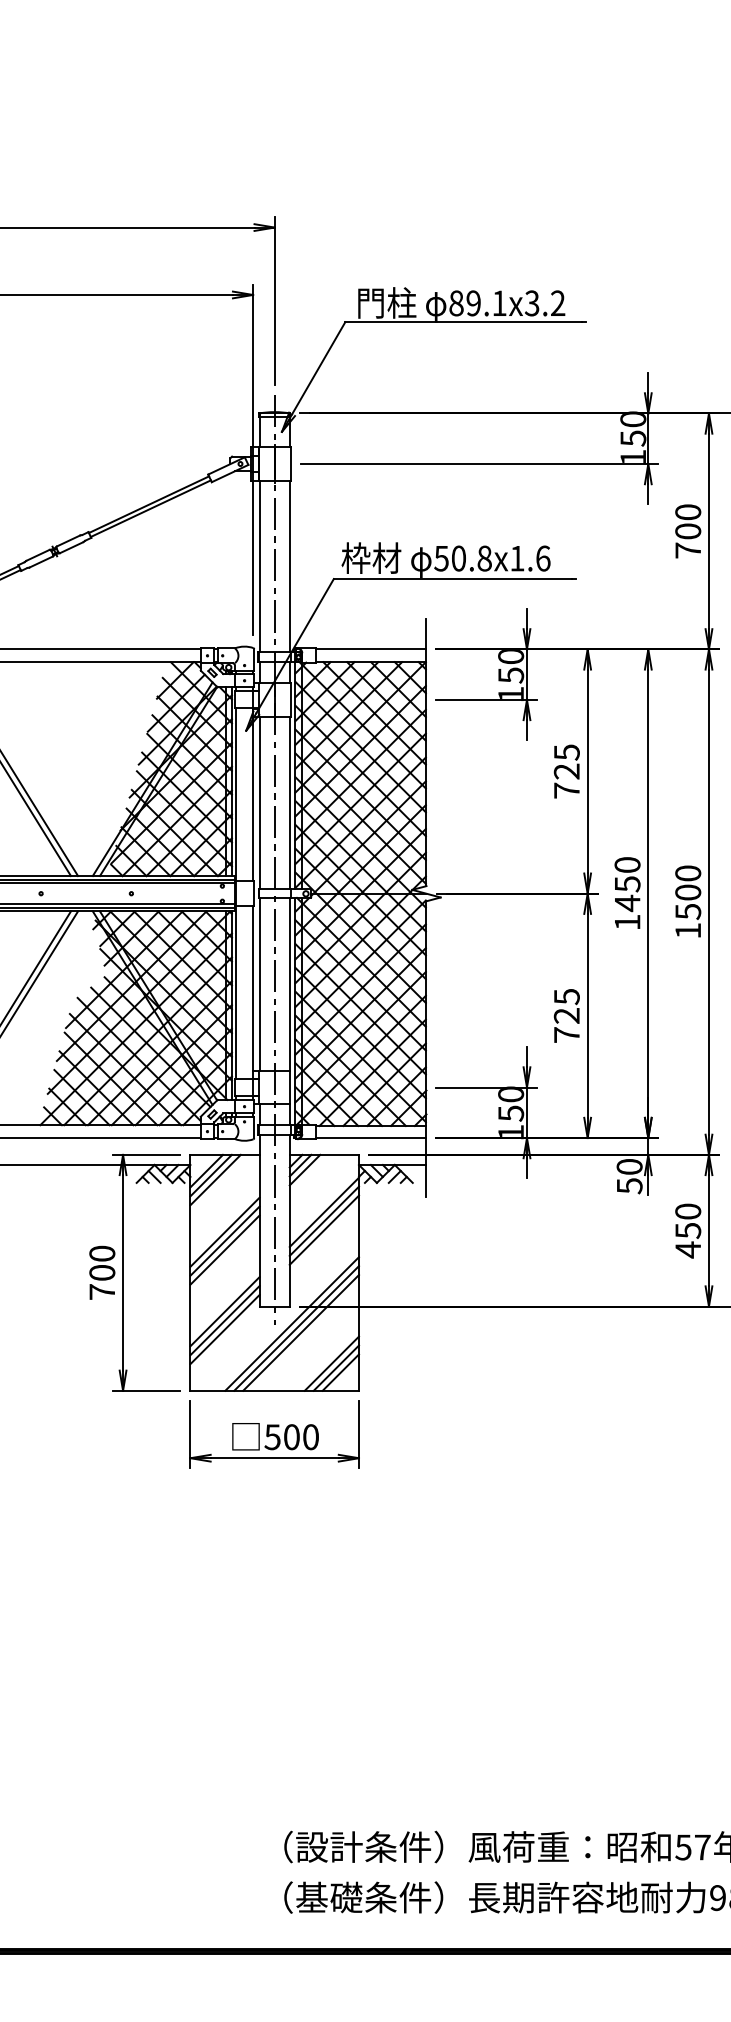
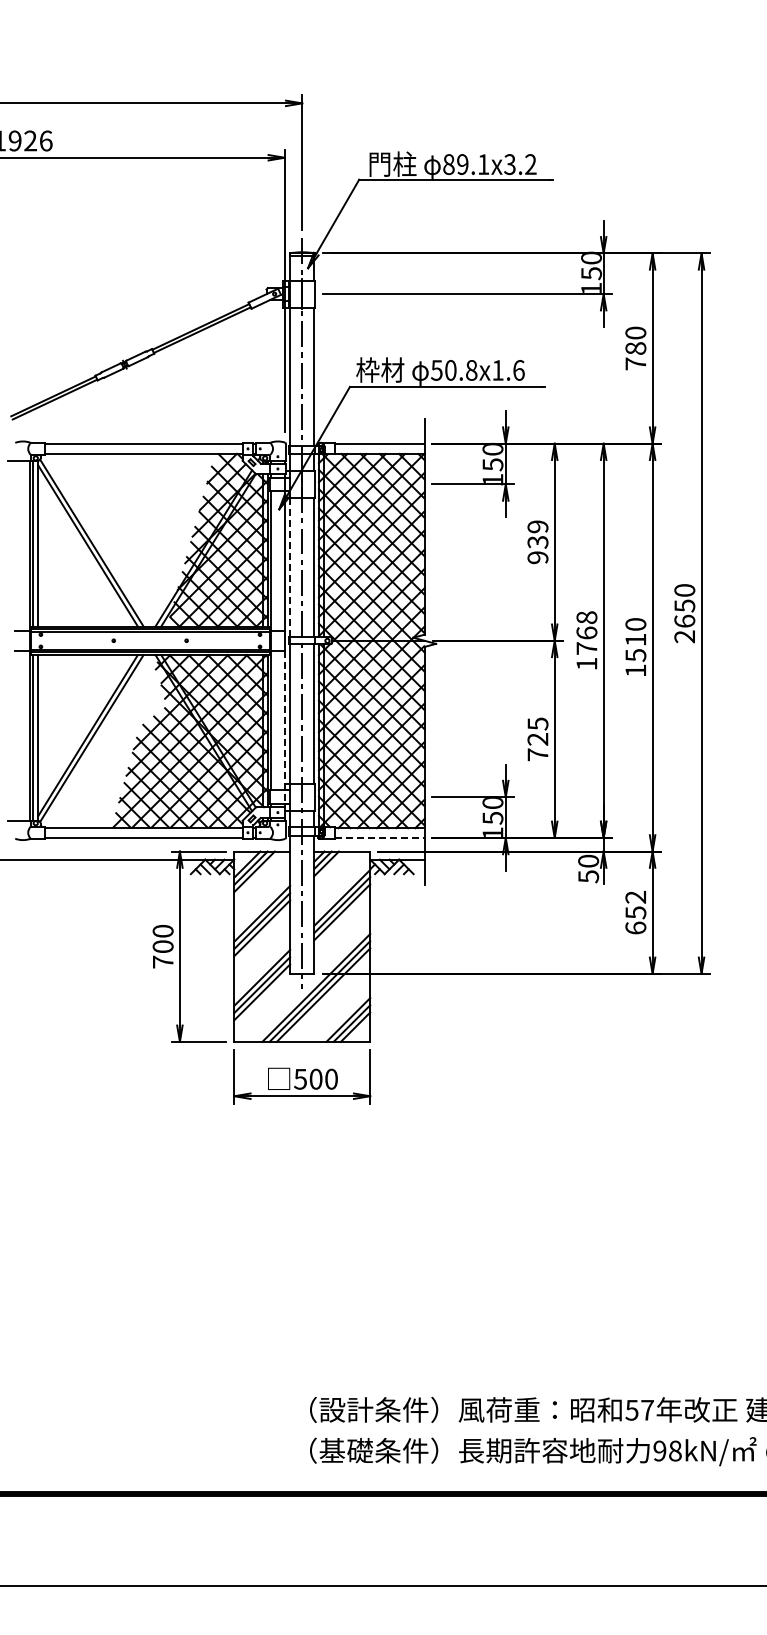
text: (689, 531) -> (636, 348), 700 -> 780
text: (566, 771) -> (537, 542), 725 -> 939
line: (260, 802) -> (290, 567), solid -> dashed
text: (627, 884) -> (586, 633), 1450 -> 1768
text: (687, 892) -> (635, 639), 1500 -> 1510
line: (252, 1003) -> (284, 729), solid -> dashed
line: (371, 1137) -> (380, 837), solid -> dashed
text: (687, 1231) -> (635, 913), 450 -> 652

